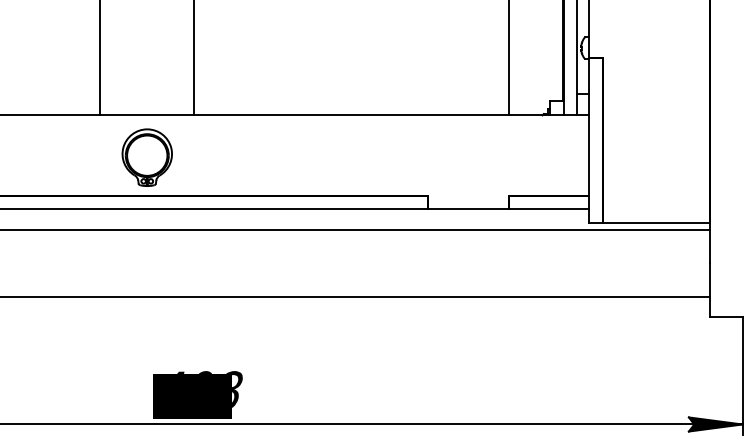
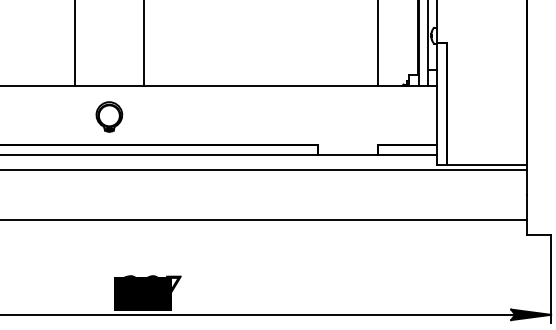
part: (146, 157) -> (108, 116), size x0.7
text: (205, 389) -> (152, 288), 408 -> 287

